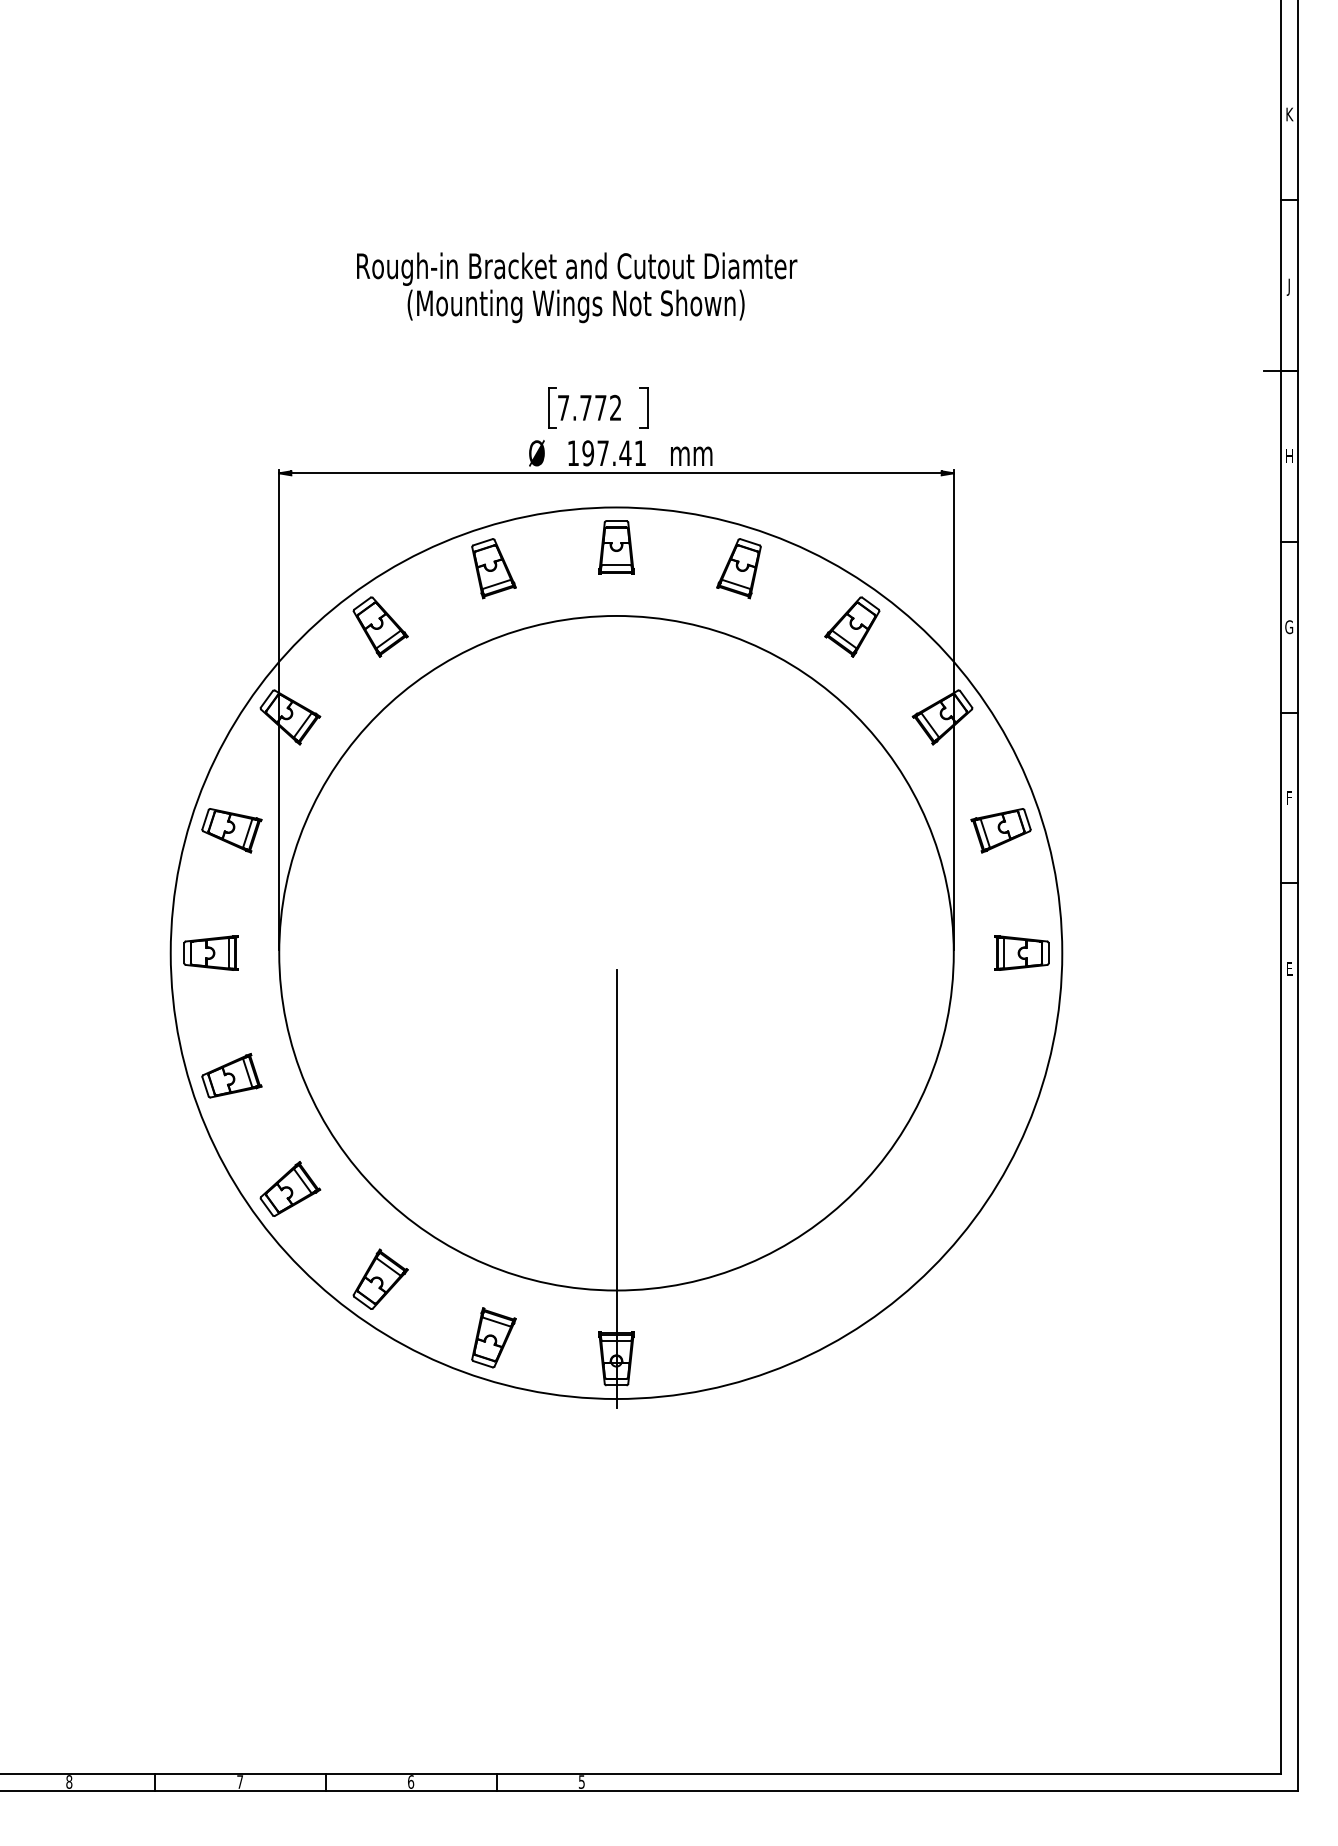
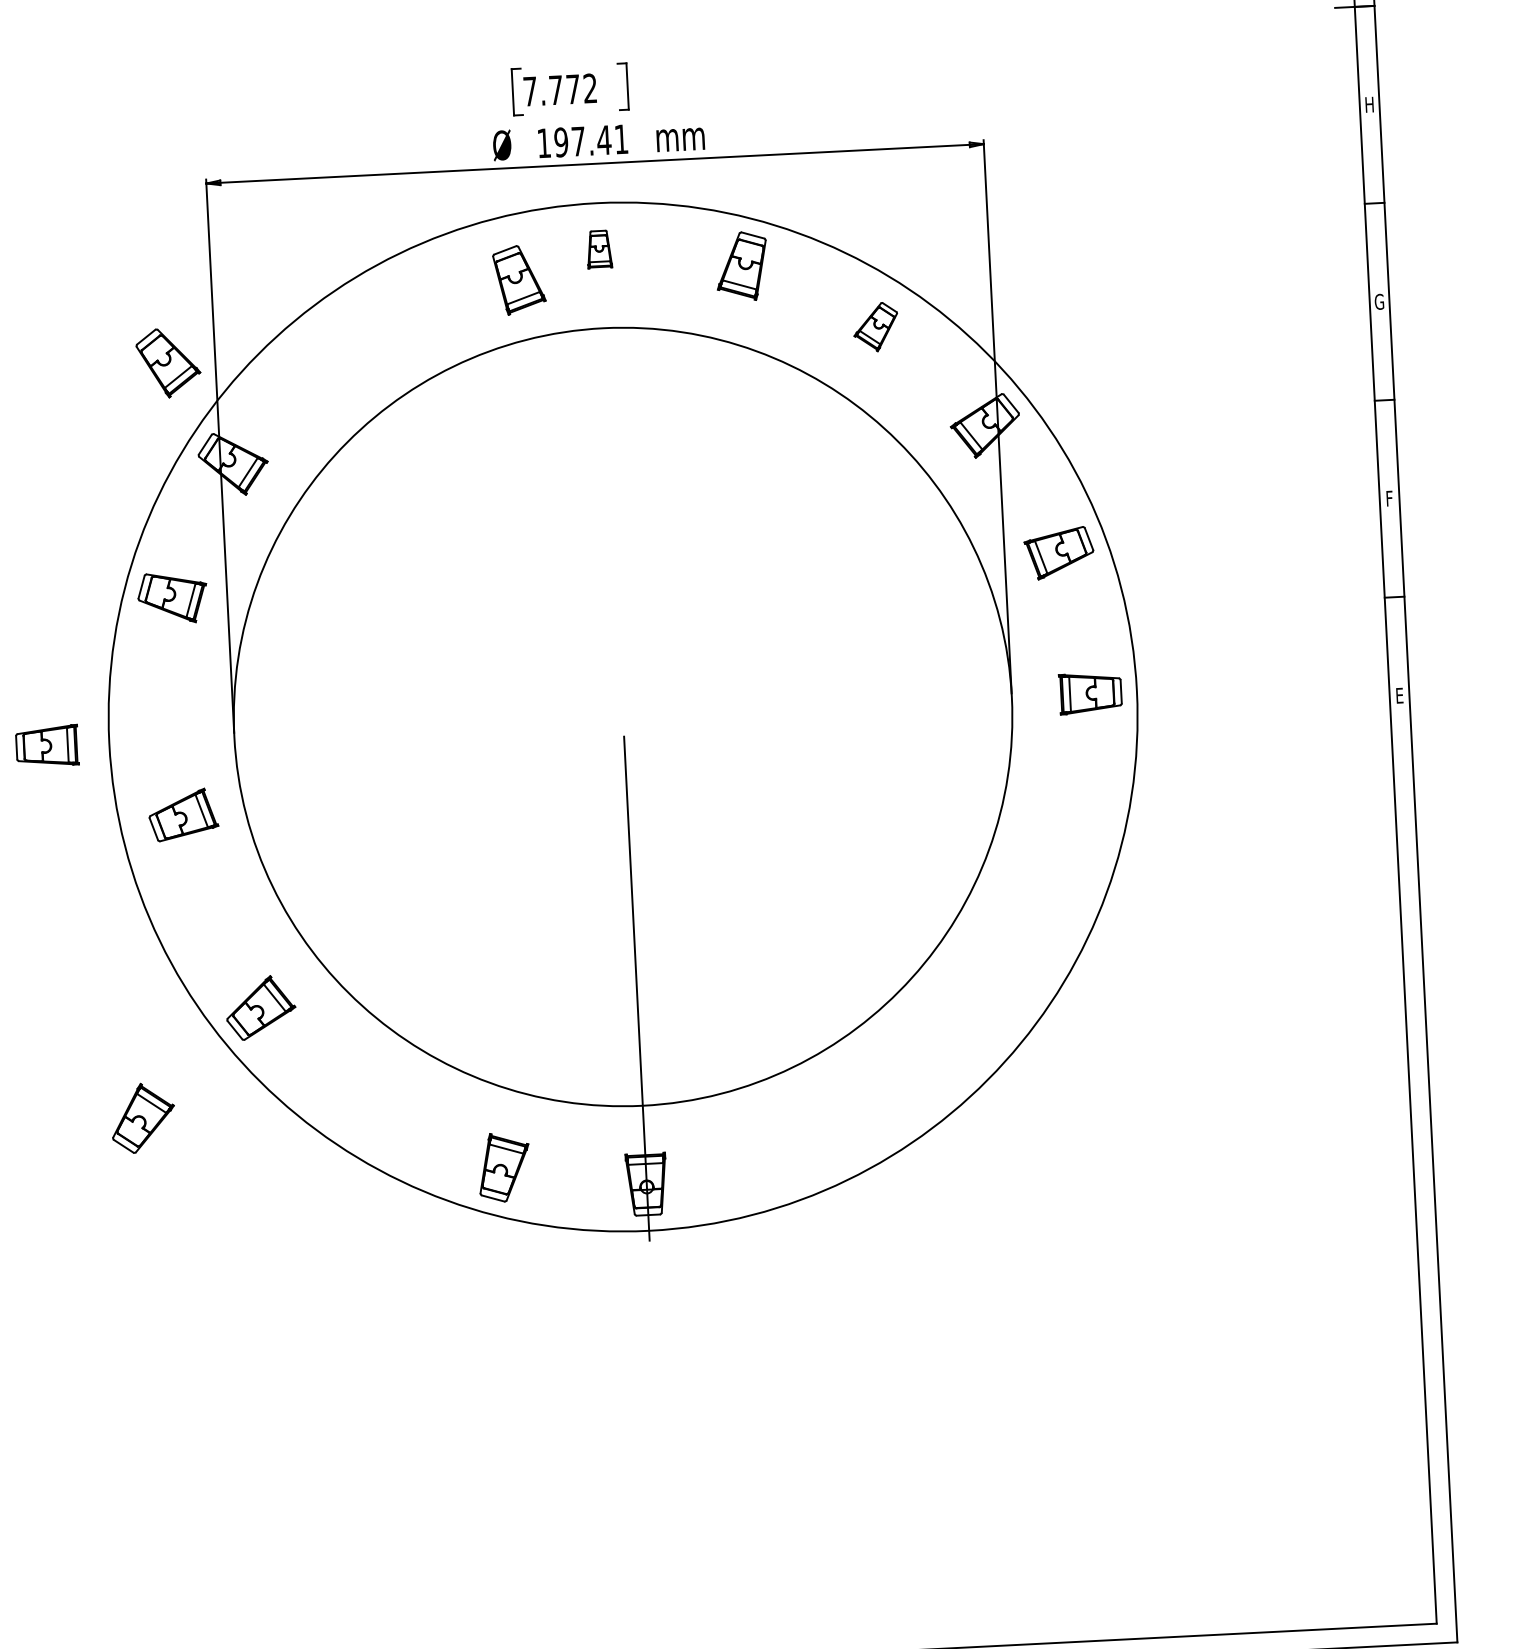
part: (616, 547) -> (599, 249), size x0.6
part: (493, 568) -> (518, 279), moved
part: (380, 626) -> (168, 362), moved
part: (852, 626) -> (876, 326), size x0.7
part: (210, 952) -> (46, 745), moved
part: (231, 1075) -> (183, 814), moved
part: (380, 1278) -> (143, 1117), moved

